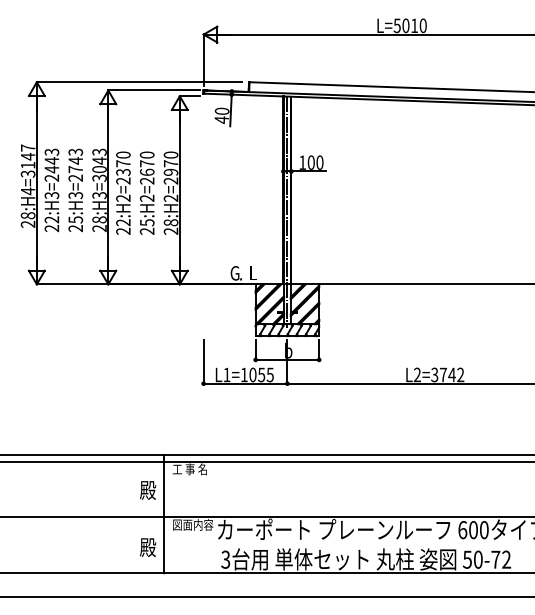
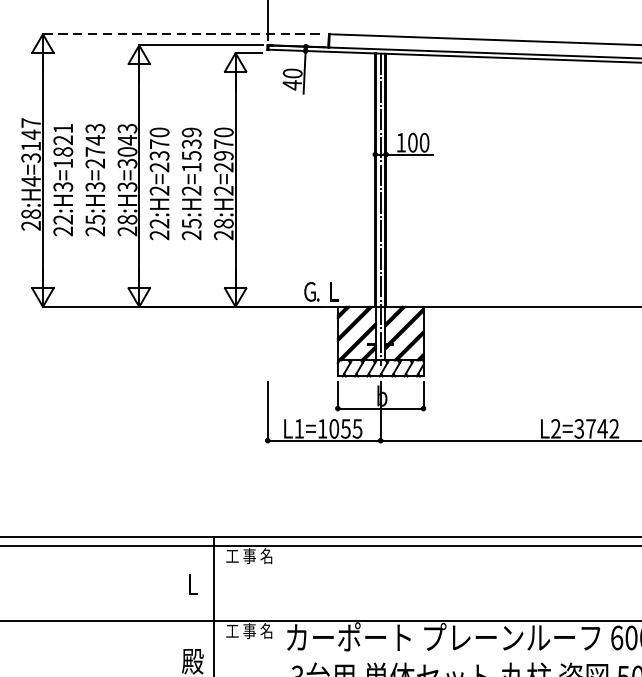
line: (139, 82) -> (181, 34), solid -> dashed
text: (51, 164) -> (62, 145), 22:H3=2443 -> 22:H3=1821
text: (146, 167) -> (190, 149), 25:H2=2670 -> 25:H2=1539
text: (148, 490) -> (193, 584), 殿 -> L
text: (192, 524) -> (252, 630), 図面内容 -> 工 事 名

